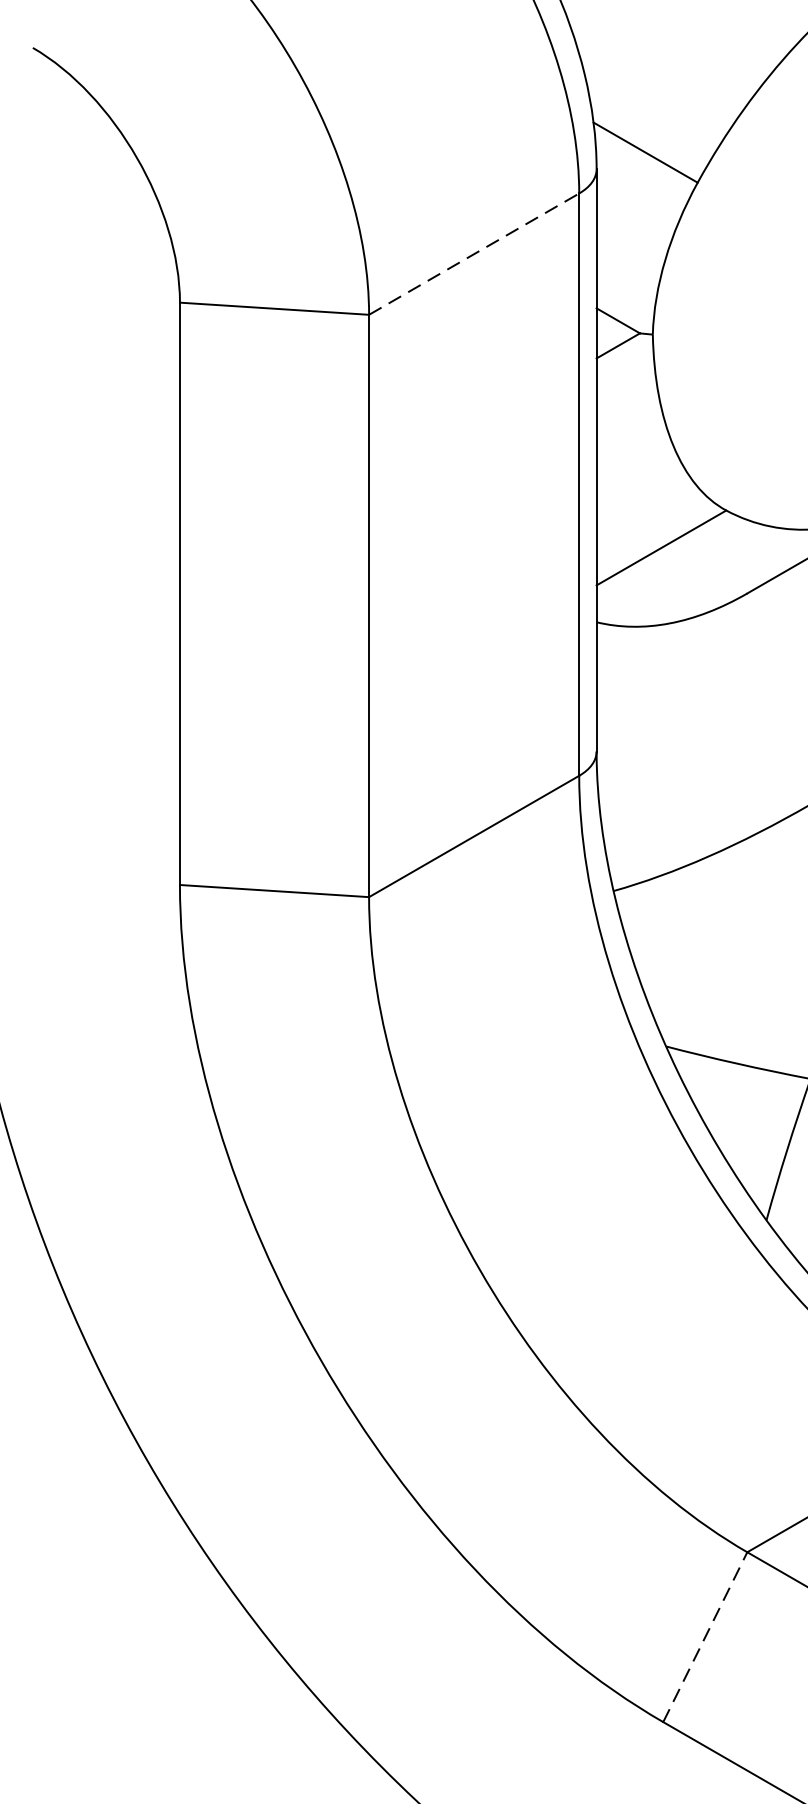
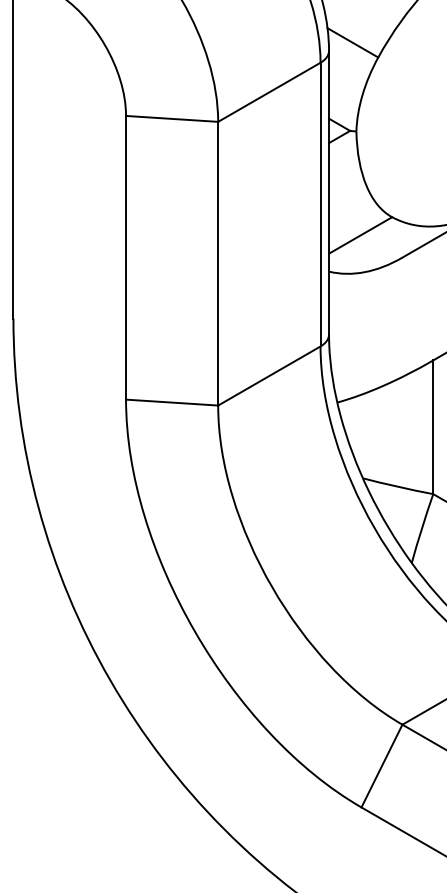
line: (474, 254) -> (269, 92), dashed -> solid
line: (706, 1635) -> (382, 765), dashed -> solid

